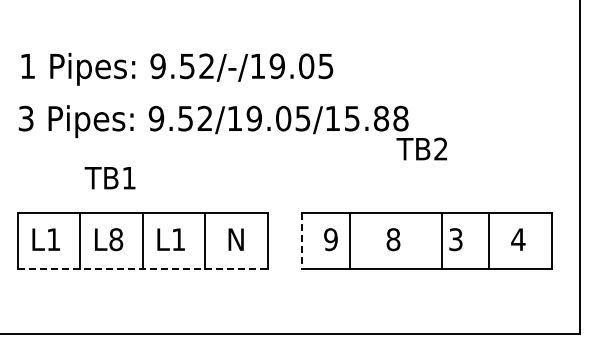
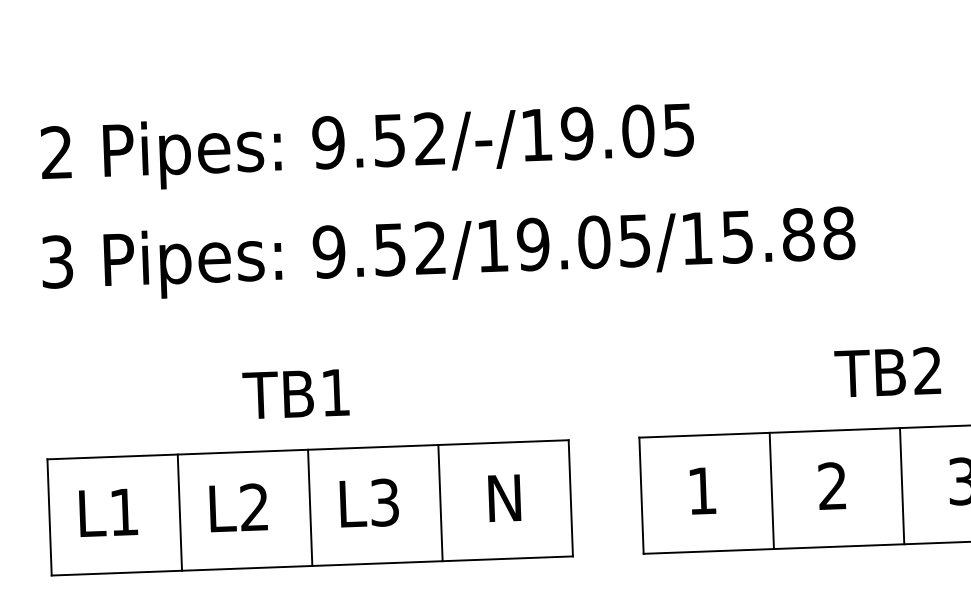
text: (27, 65) -> (56, 151), 1 -> 2
text: (421, 148) -> (886, 371), moved
text: (109, 178) -> (294, 394), moved
text: (116, 239) -> (255, 507), L8 -> L2
text: (178, 239) -> (384, 502), L1 -> L3
text: (330, 239) -> (701, 490), 9 -> 1
text: (393, 239) -> (832, 485), 8 -> 2
line: (301, 240) -> (640, 495), dashed -> solid
line: (350, 240) -> (772, 490), moved
line: (441, 240) -> (901, 485), moved
line: (142, 268) -> (311, 565), dashed -> solid

